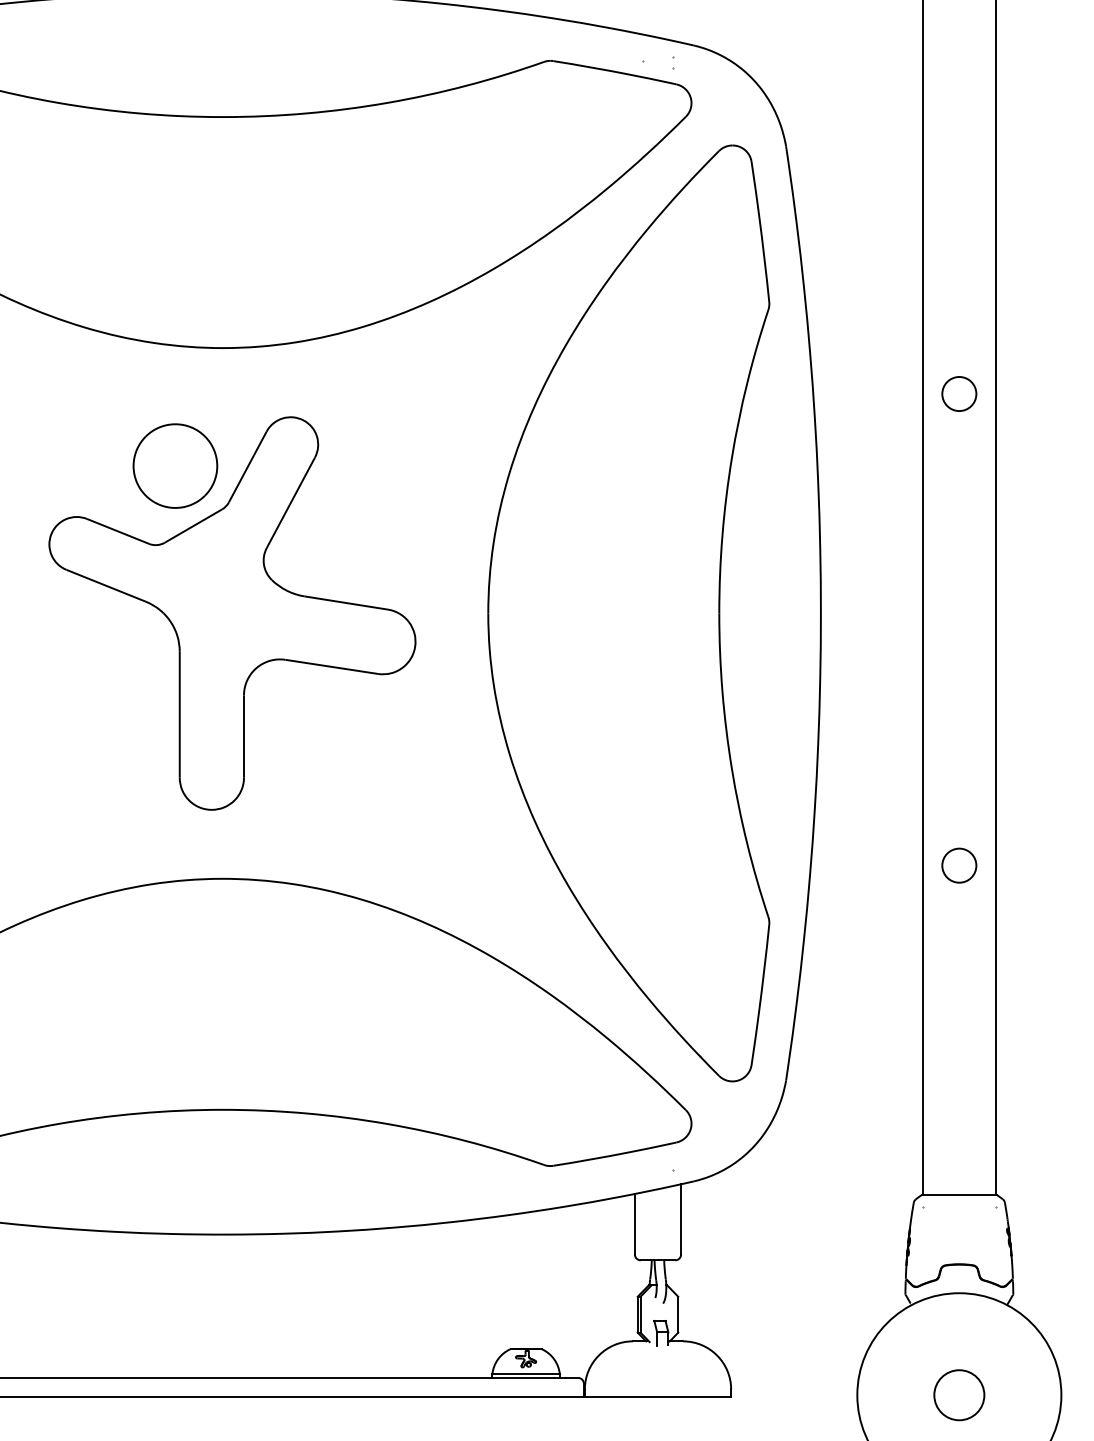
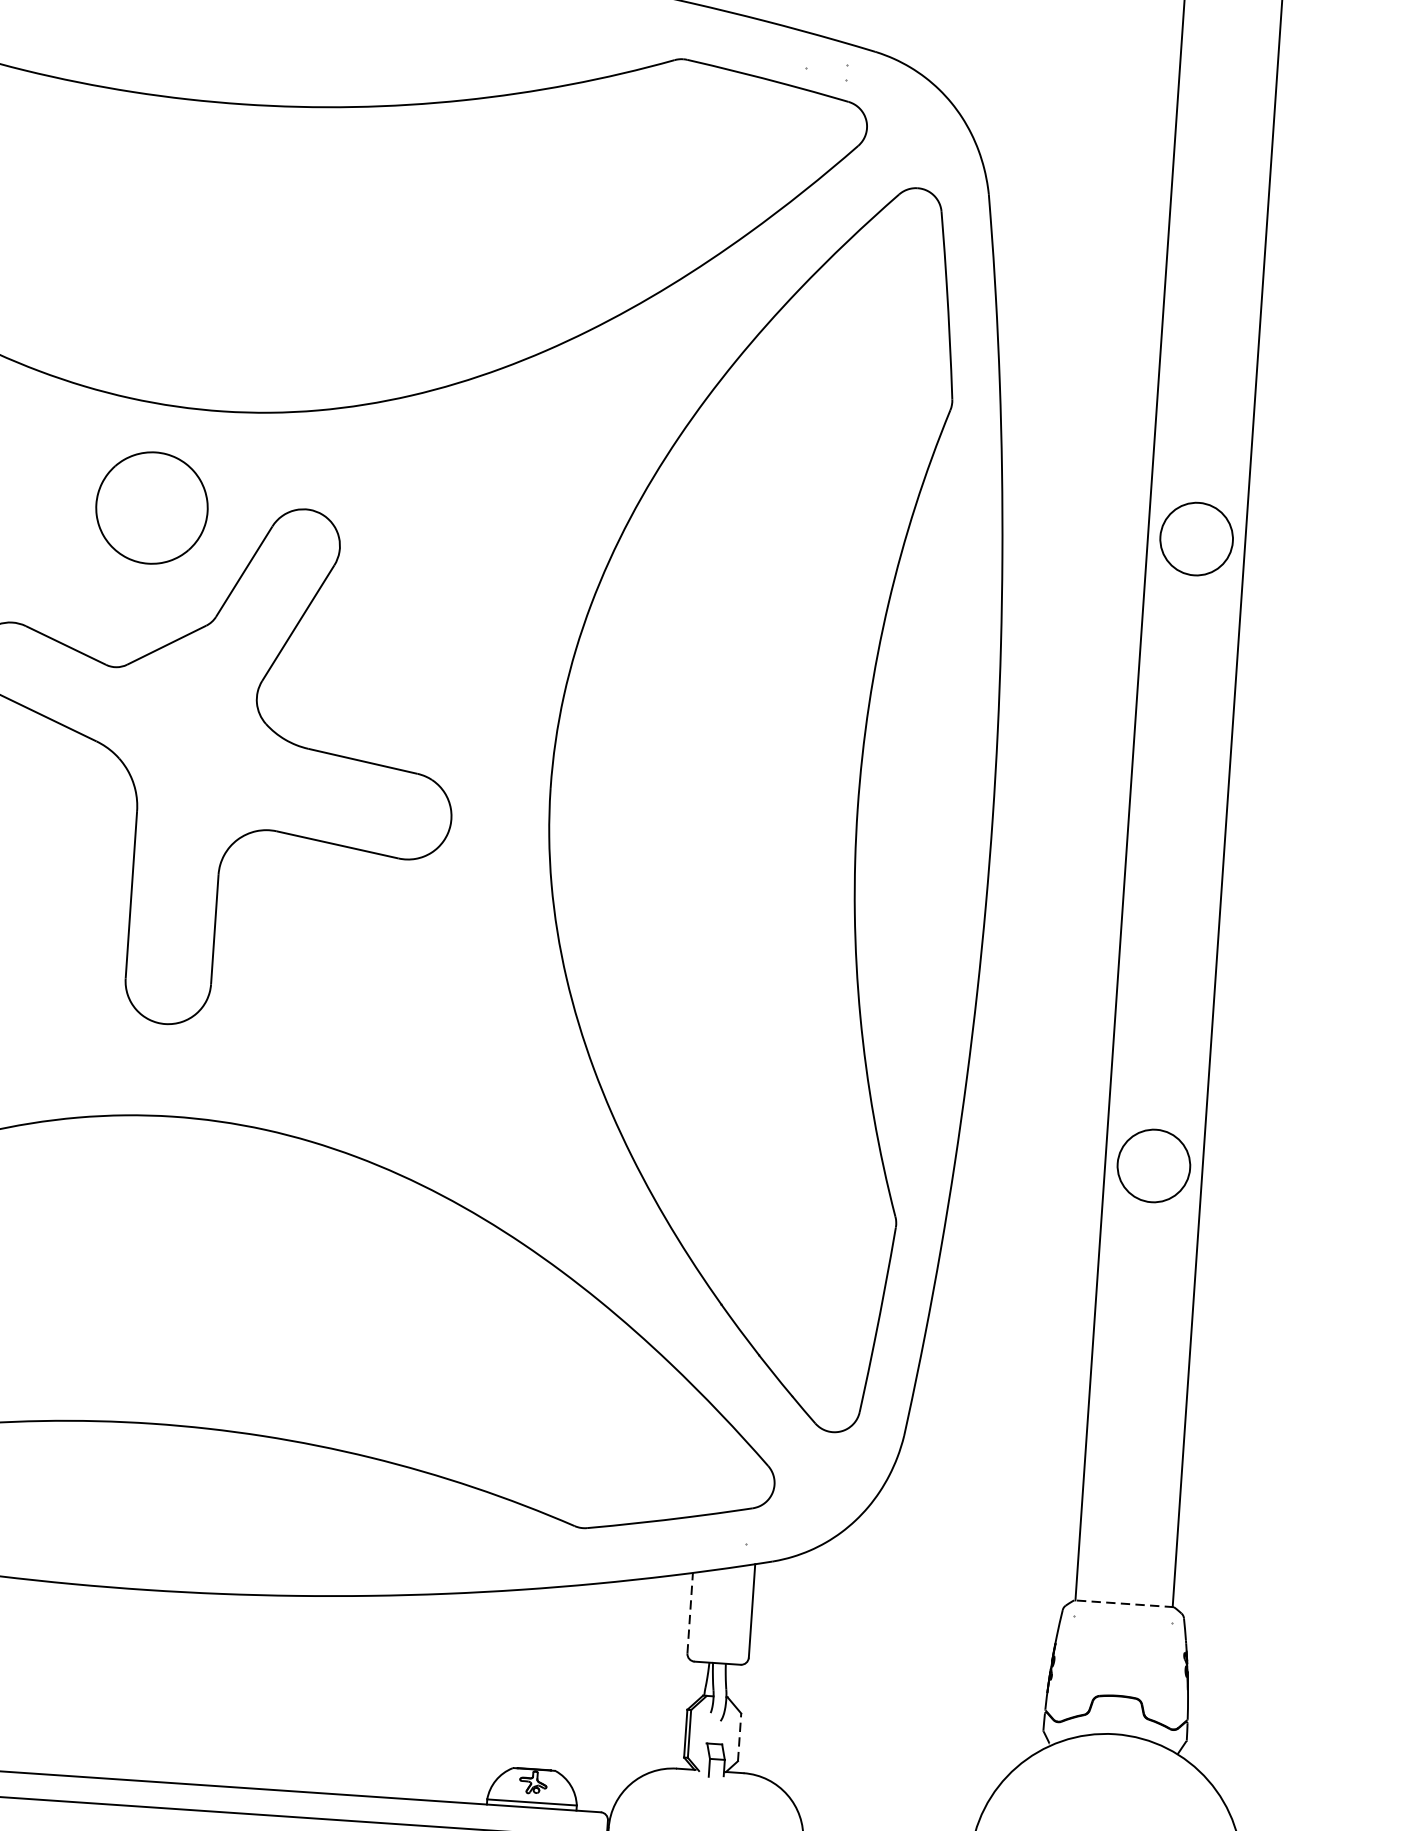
circle: (959, 394) -> (1196, 539), size x1.6
part: (175, 465) -> (152, 507), moved
circle: (959, 865) -> (1154, 1165), size x1.6
line: (959, 1195) -> (1124, 1604), solid -> dashed
line: (634, 1223) -> (689, 1612), solid -> dashed
line: (678, 1314) -> (739, 1737), solid -> dashed

